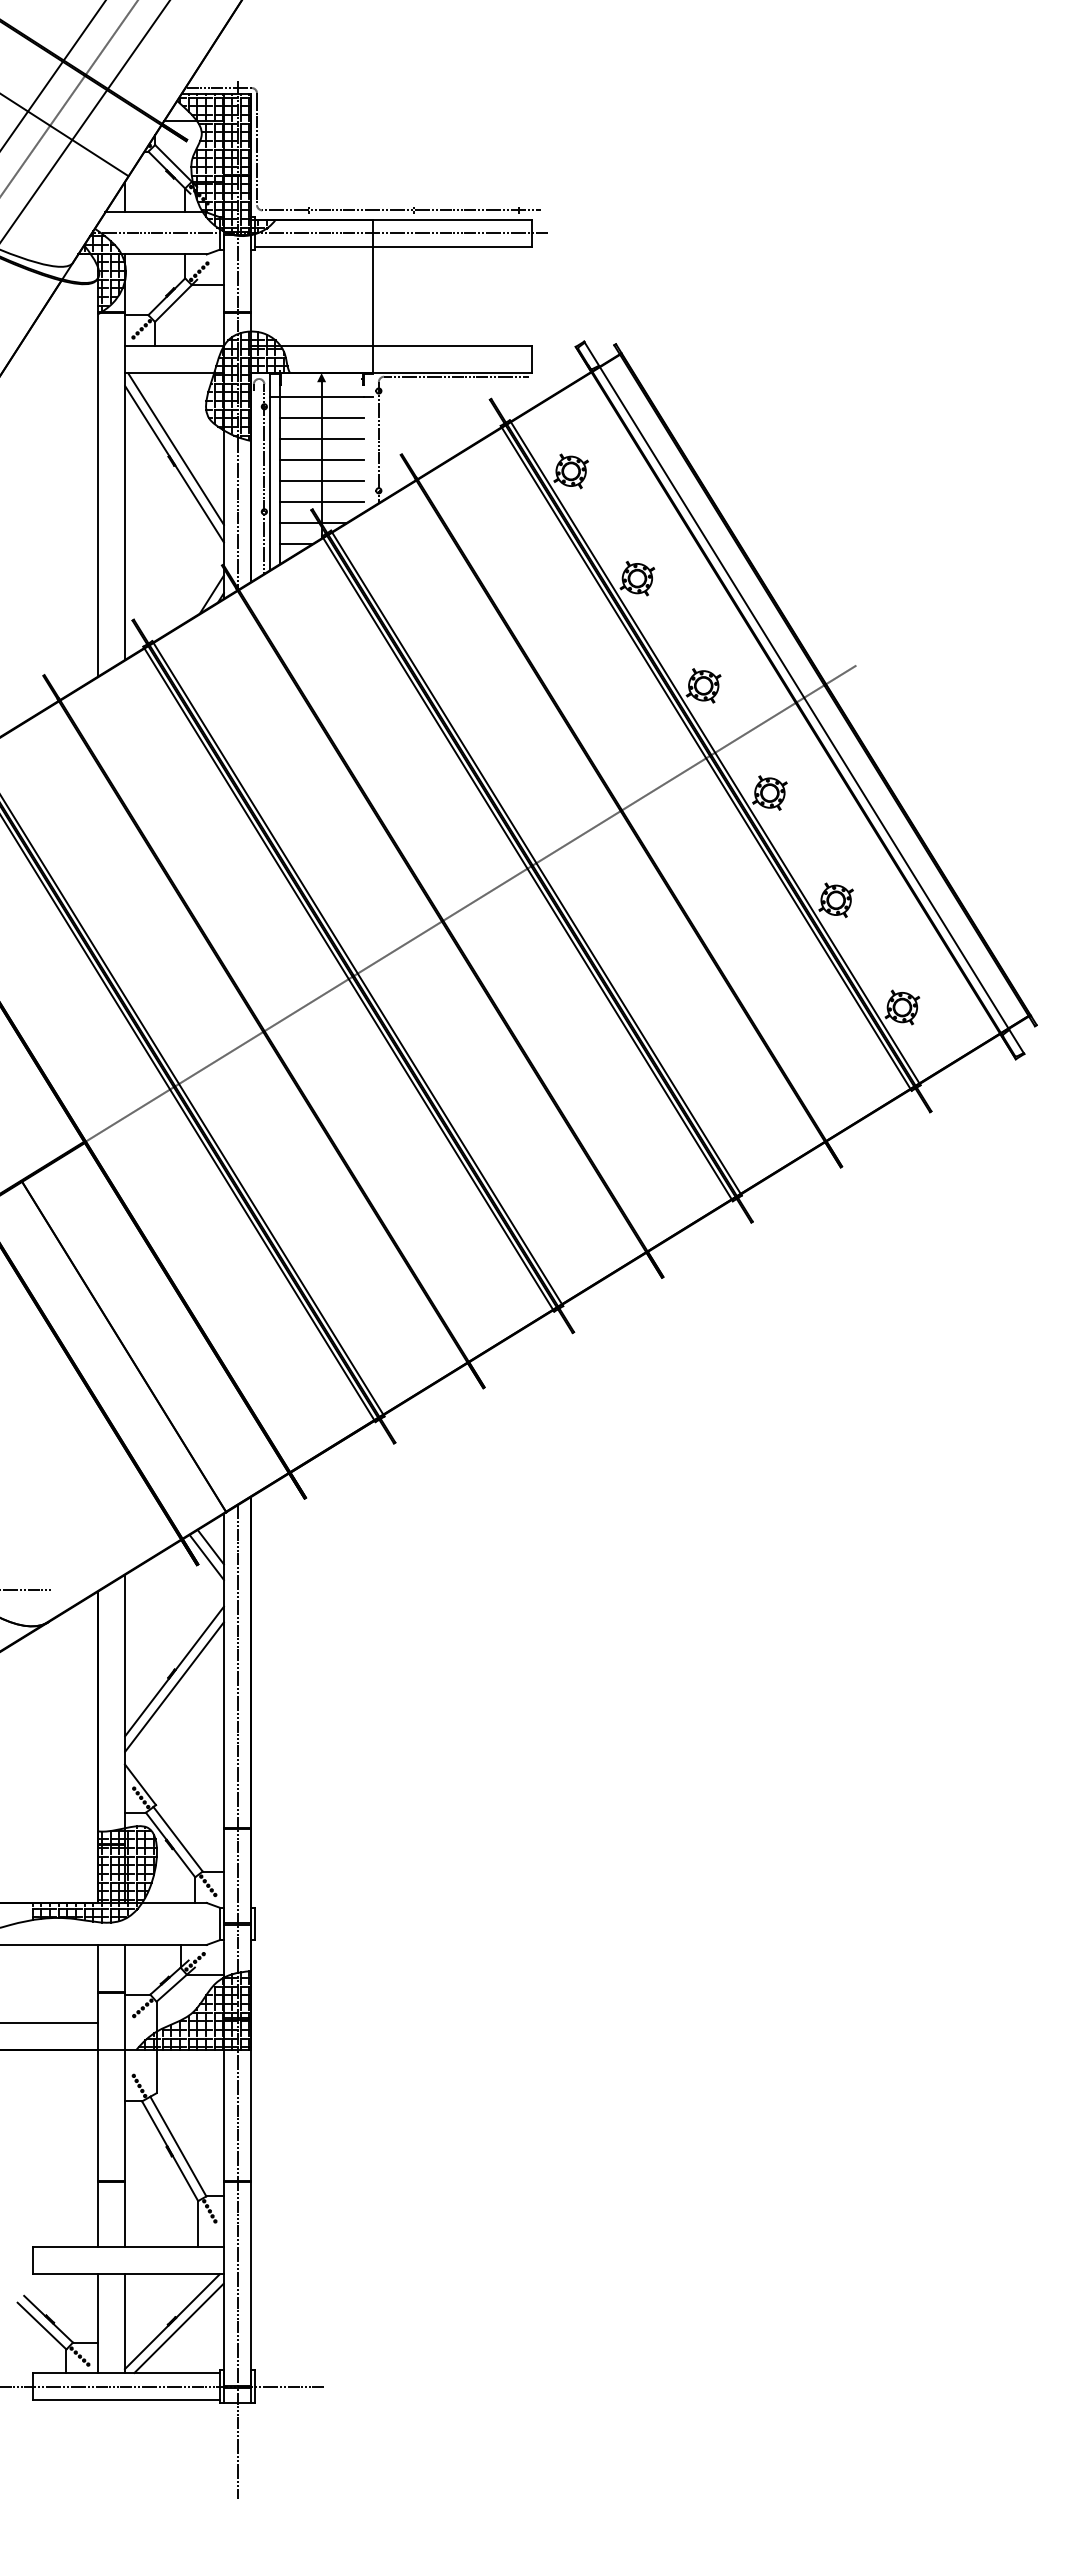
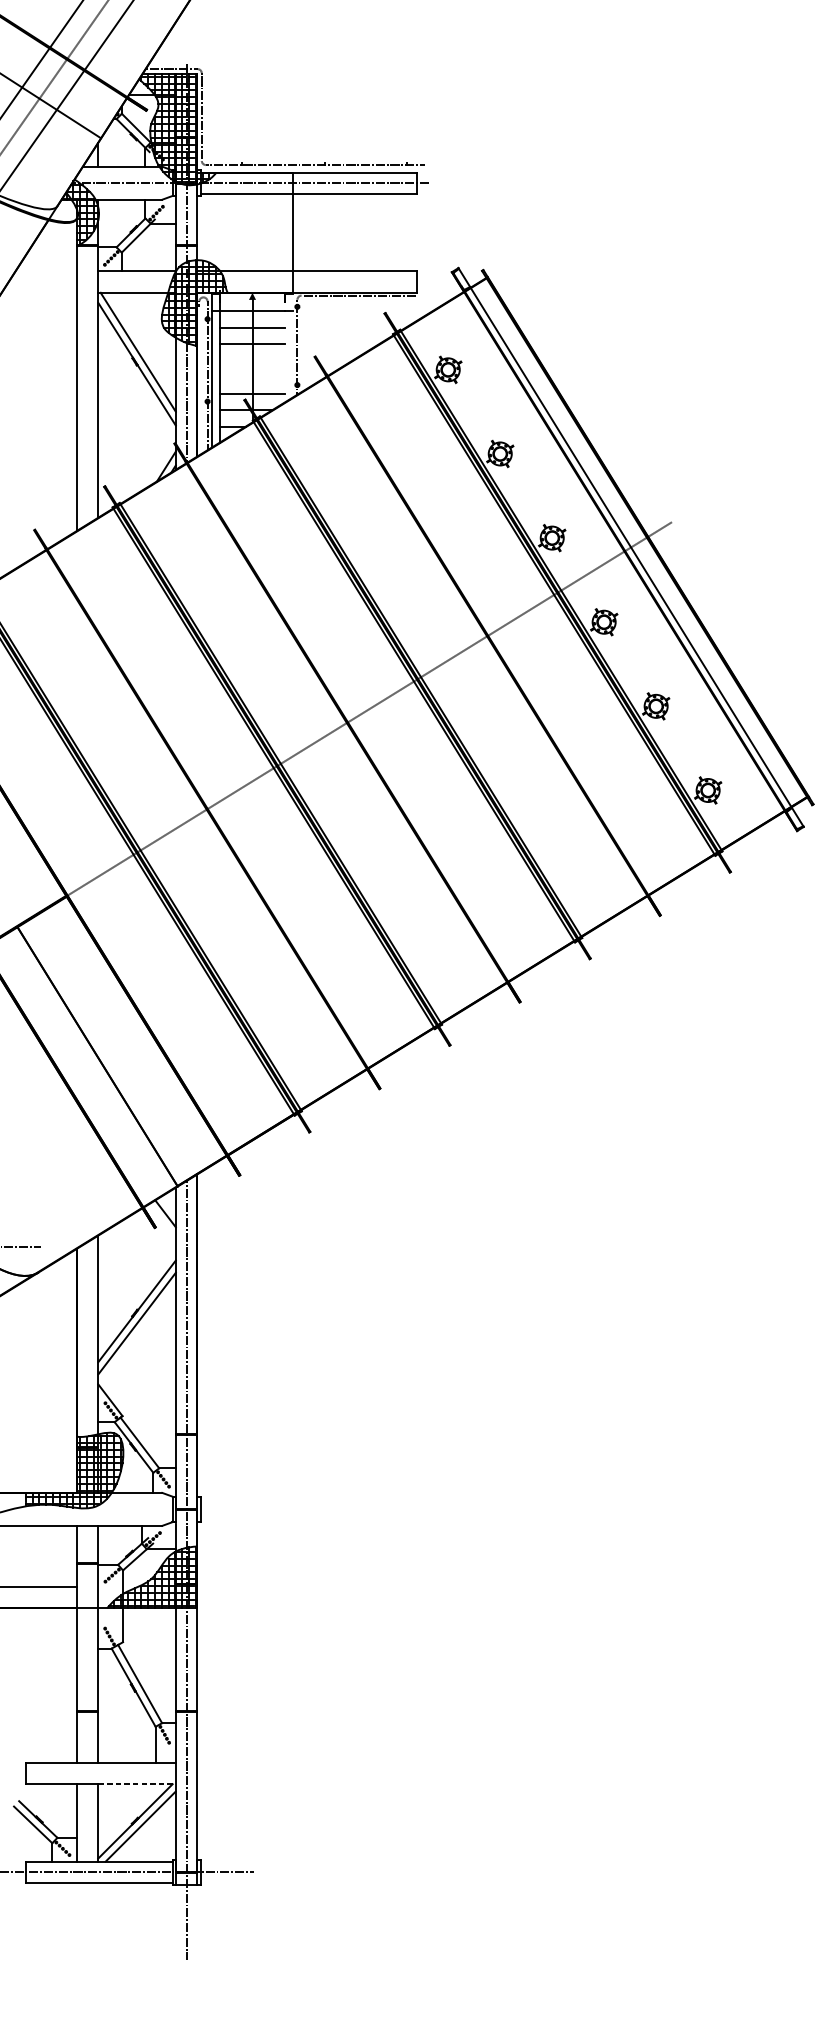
line: (321, 459) -> (252, 360), removed
line: (321, 480) -> (252, 377), removed
line: (206, 1557) -> (162, 1221), removed
line: (175, 2274) -> (137, 1784), solid -> dashed

